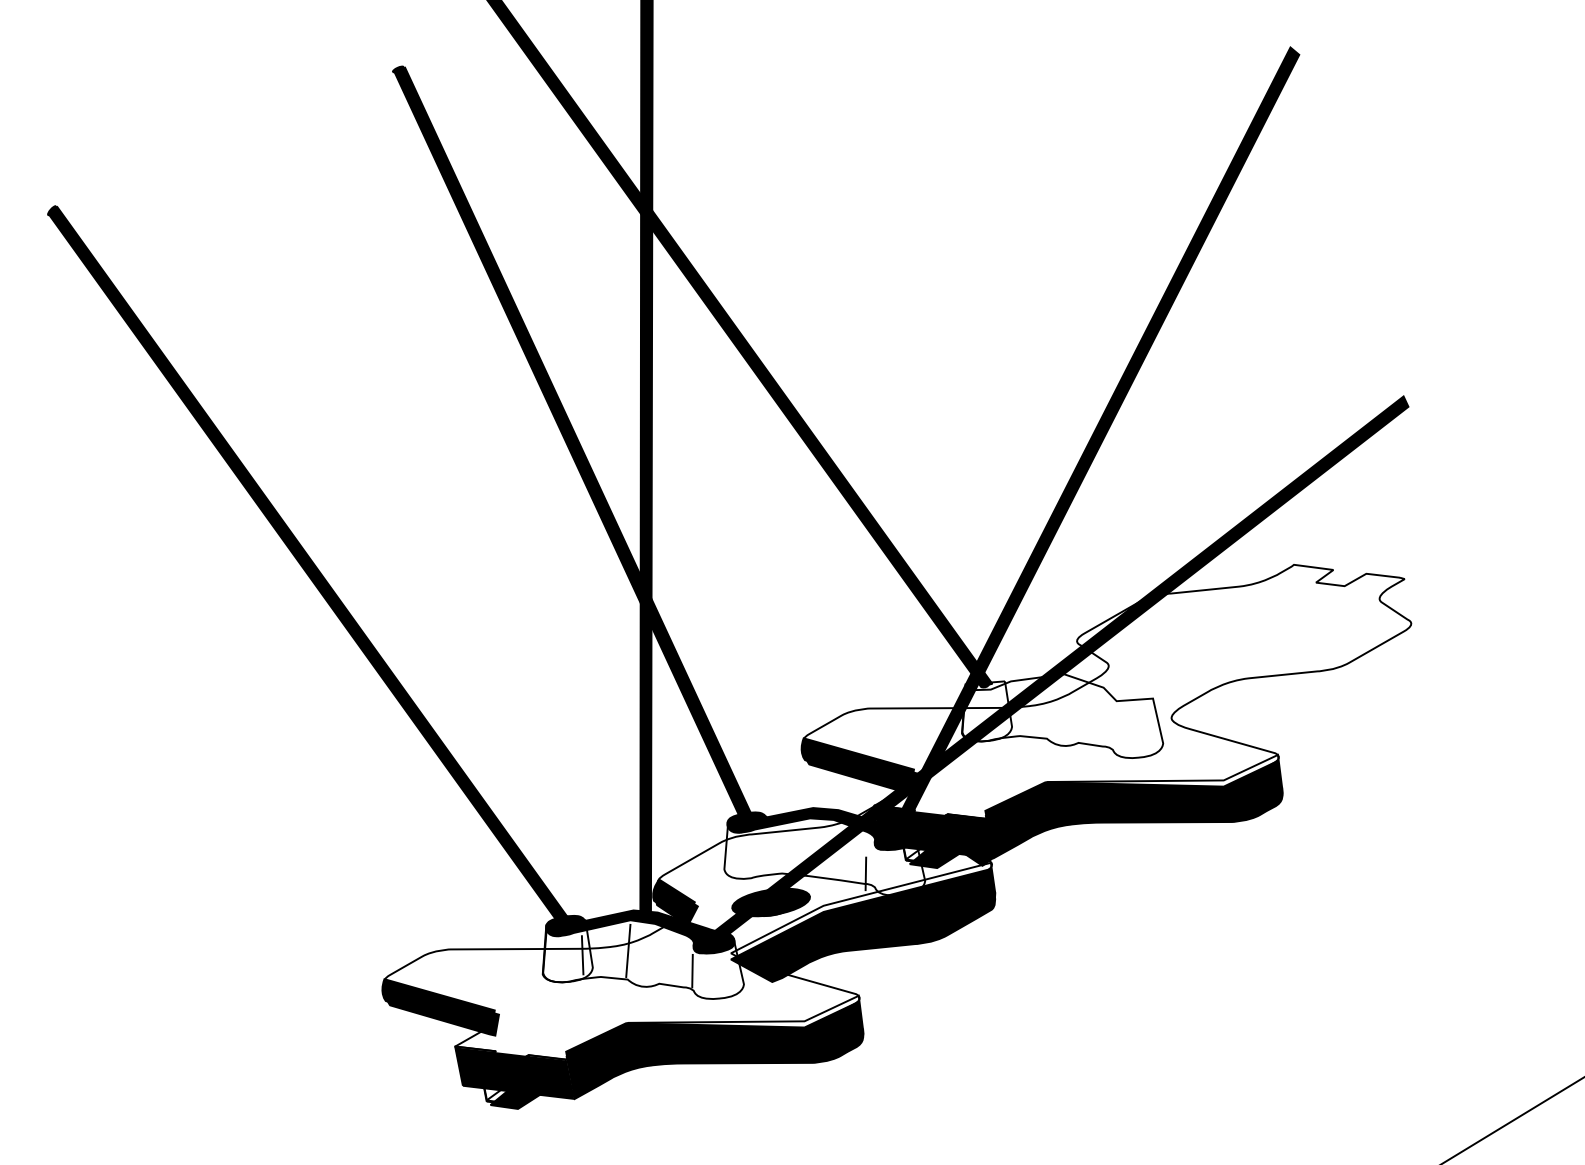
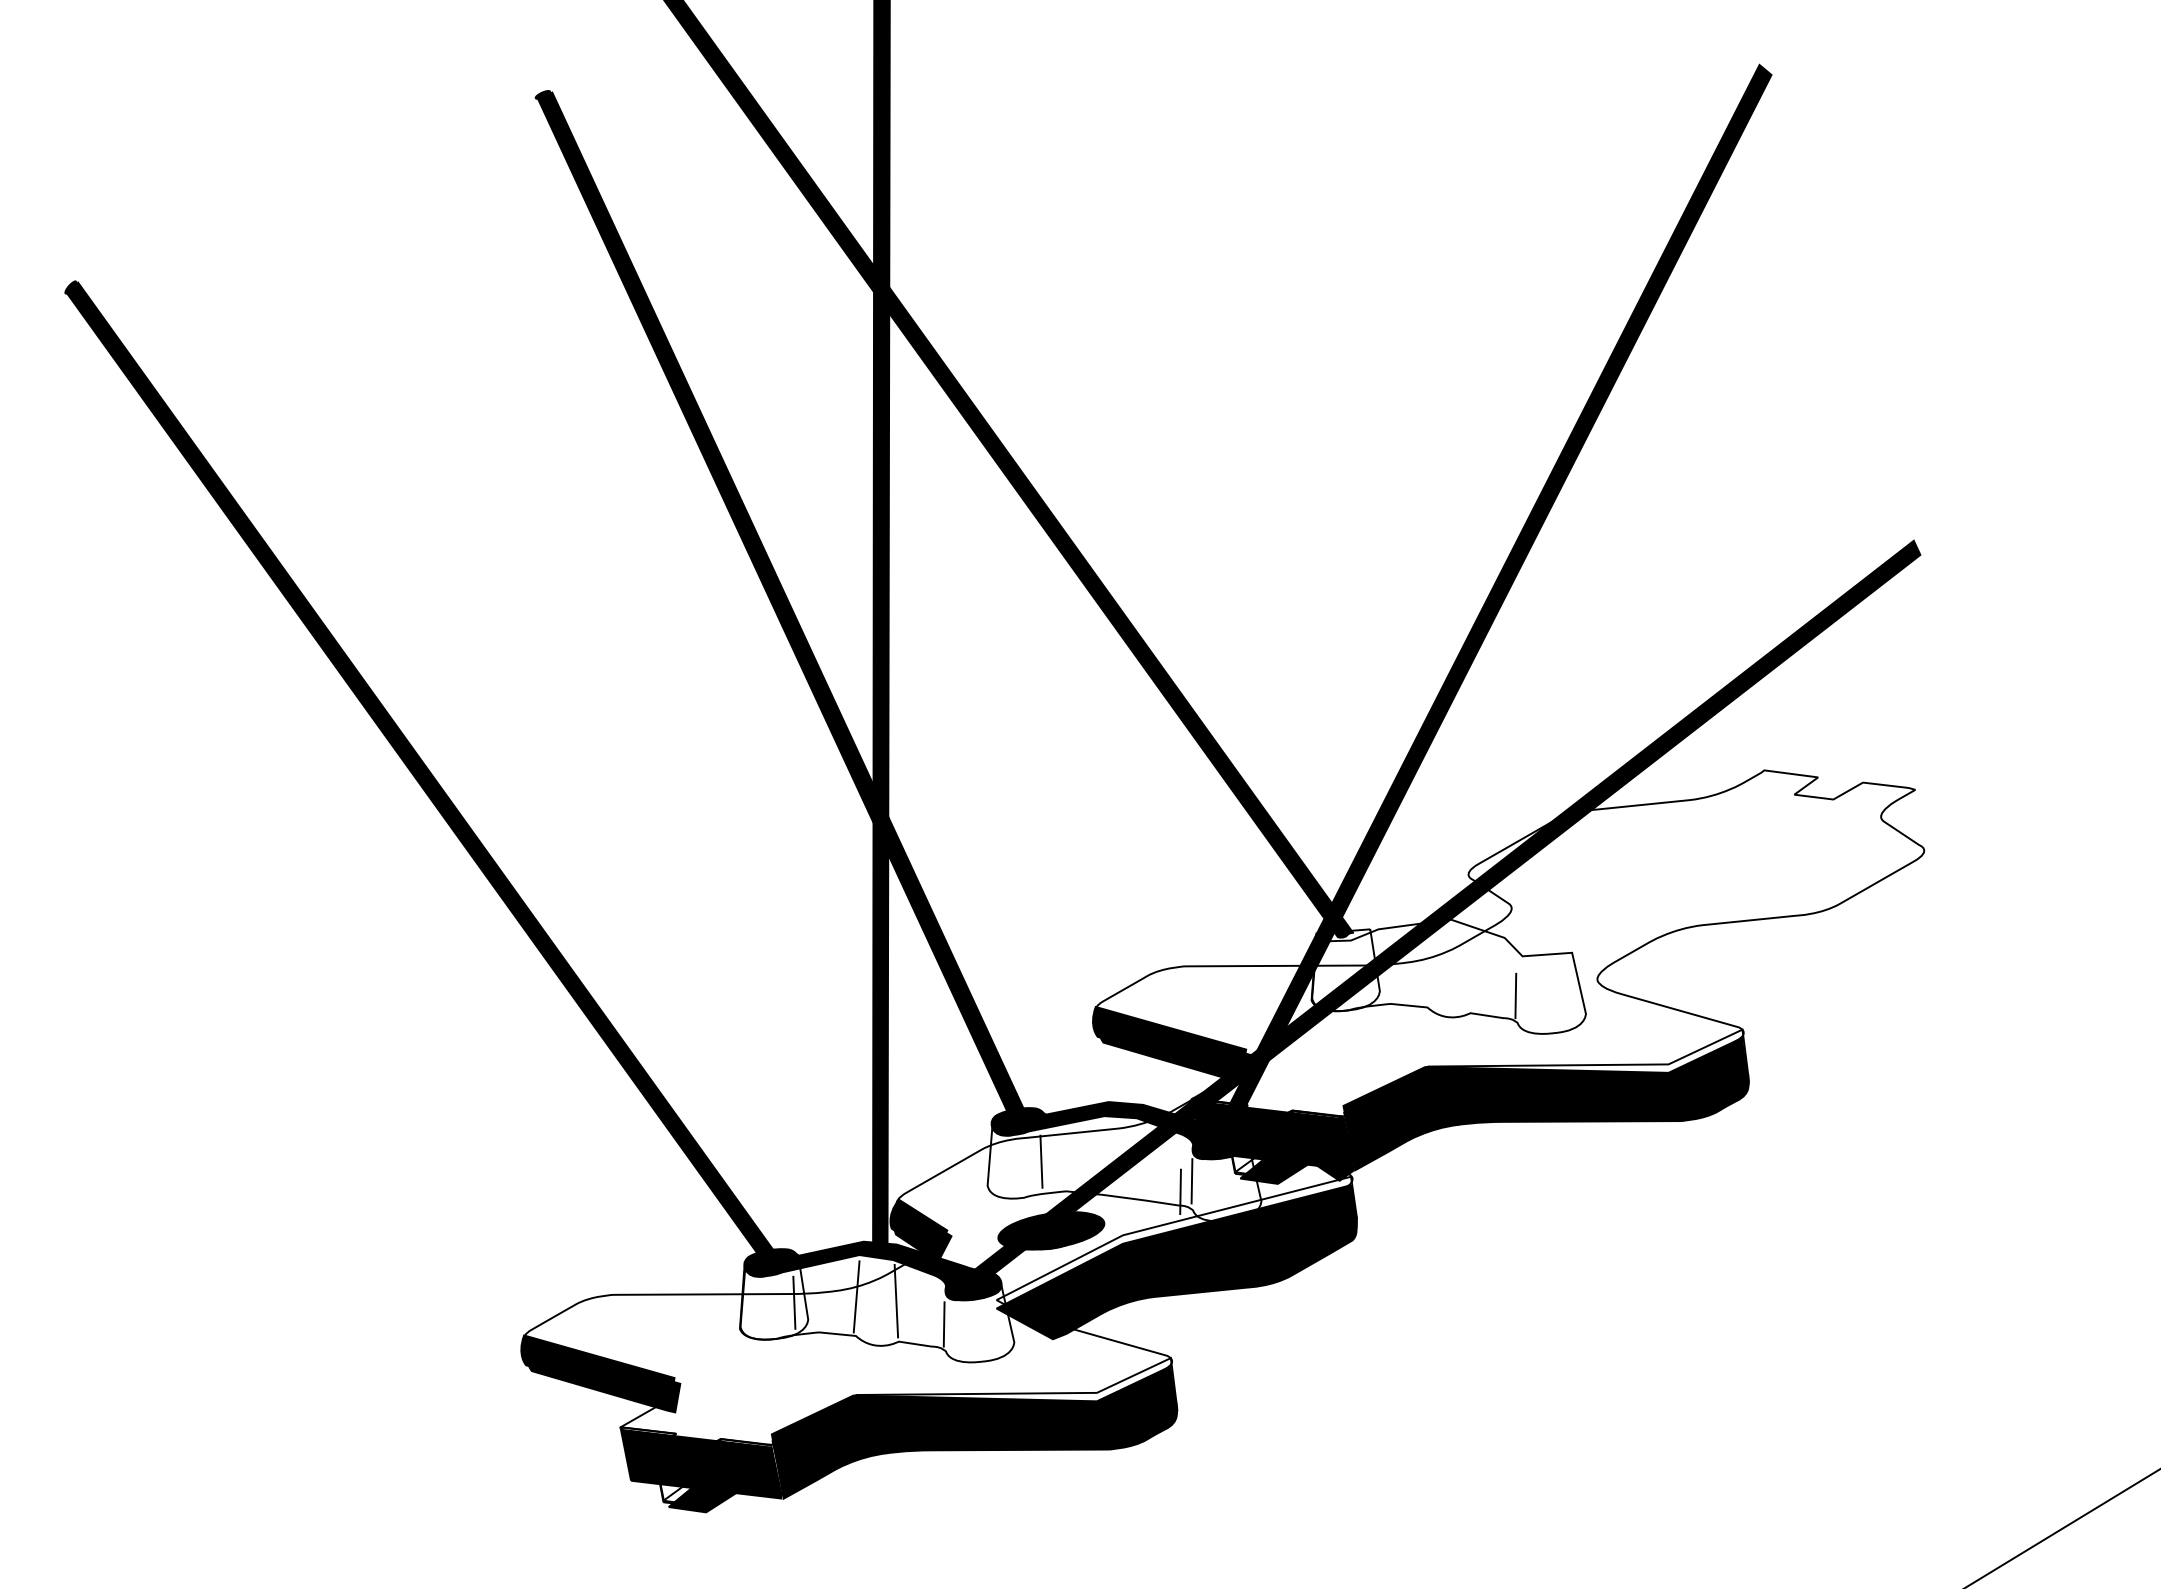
line: (1111, 730) -> (1515, 996), added
line: (763, 851) -> (1040, 1161), added
line: (873, 865) -> (1190, 1180), added
line: (657, 953) -> (896, 1300), added

